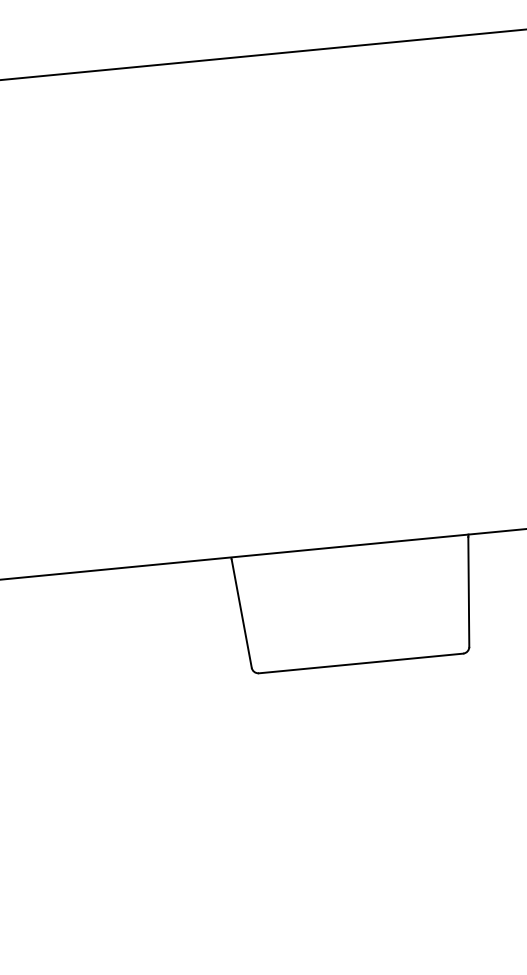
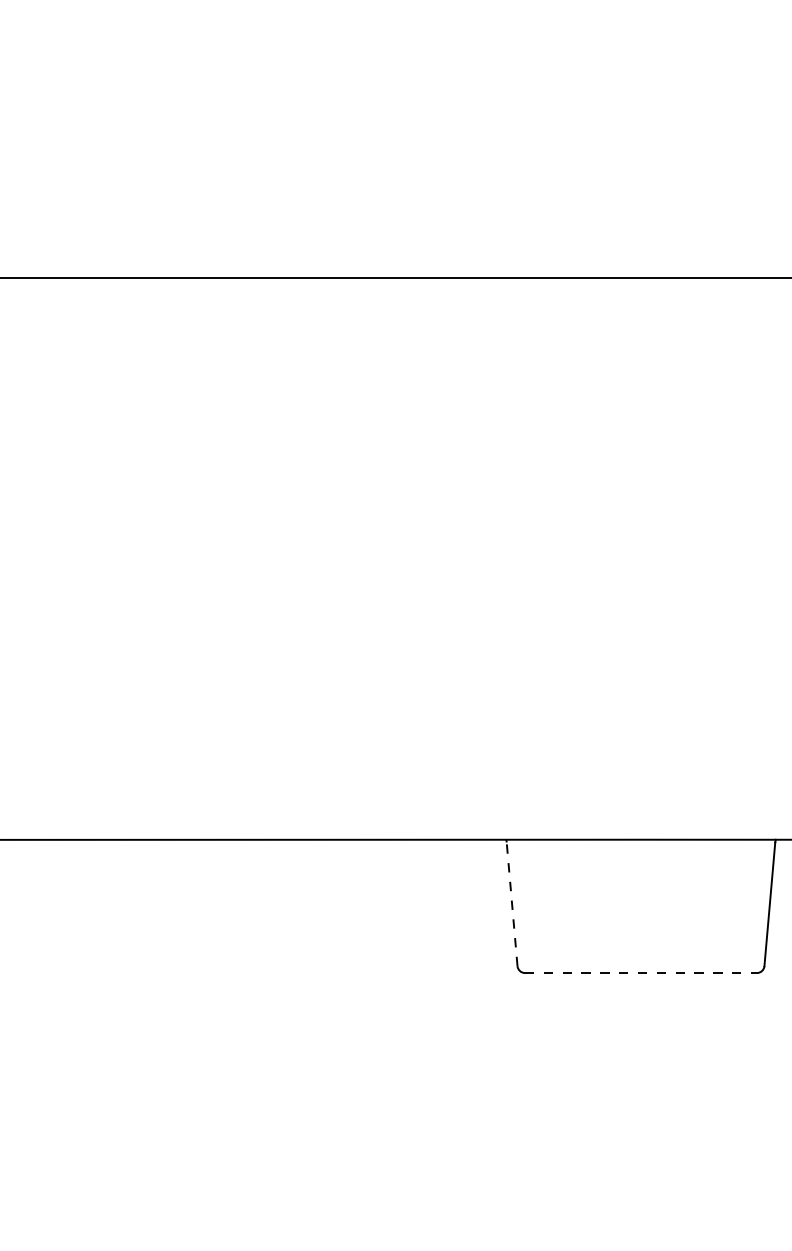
line: (242, 613) -> (512, 903), solid -> dashed
line: (360, 663) -> (640, 973), solid -> dashed

